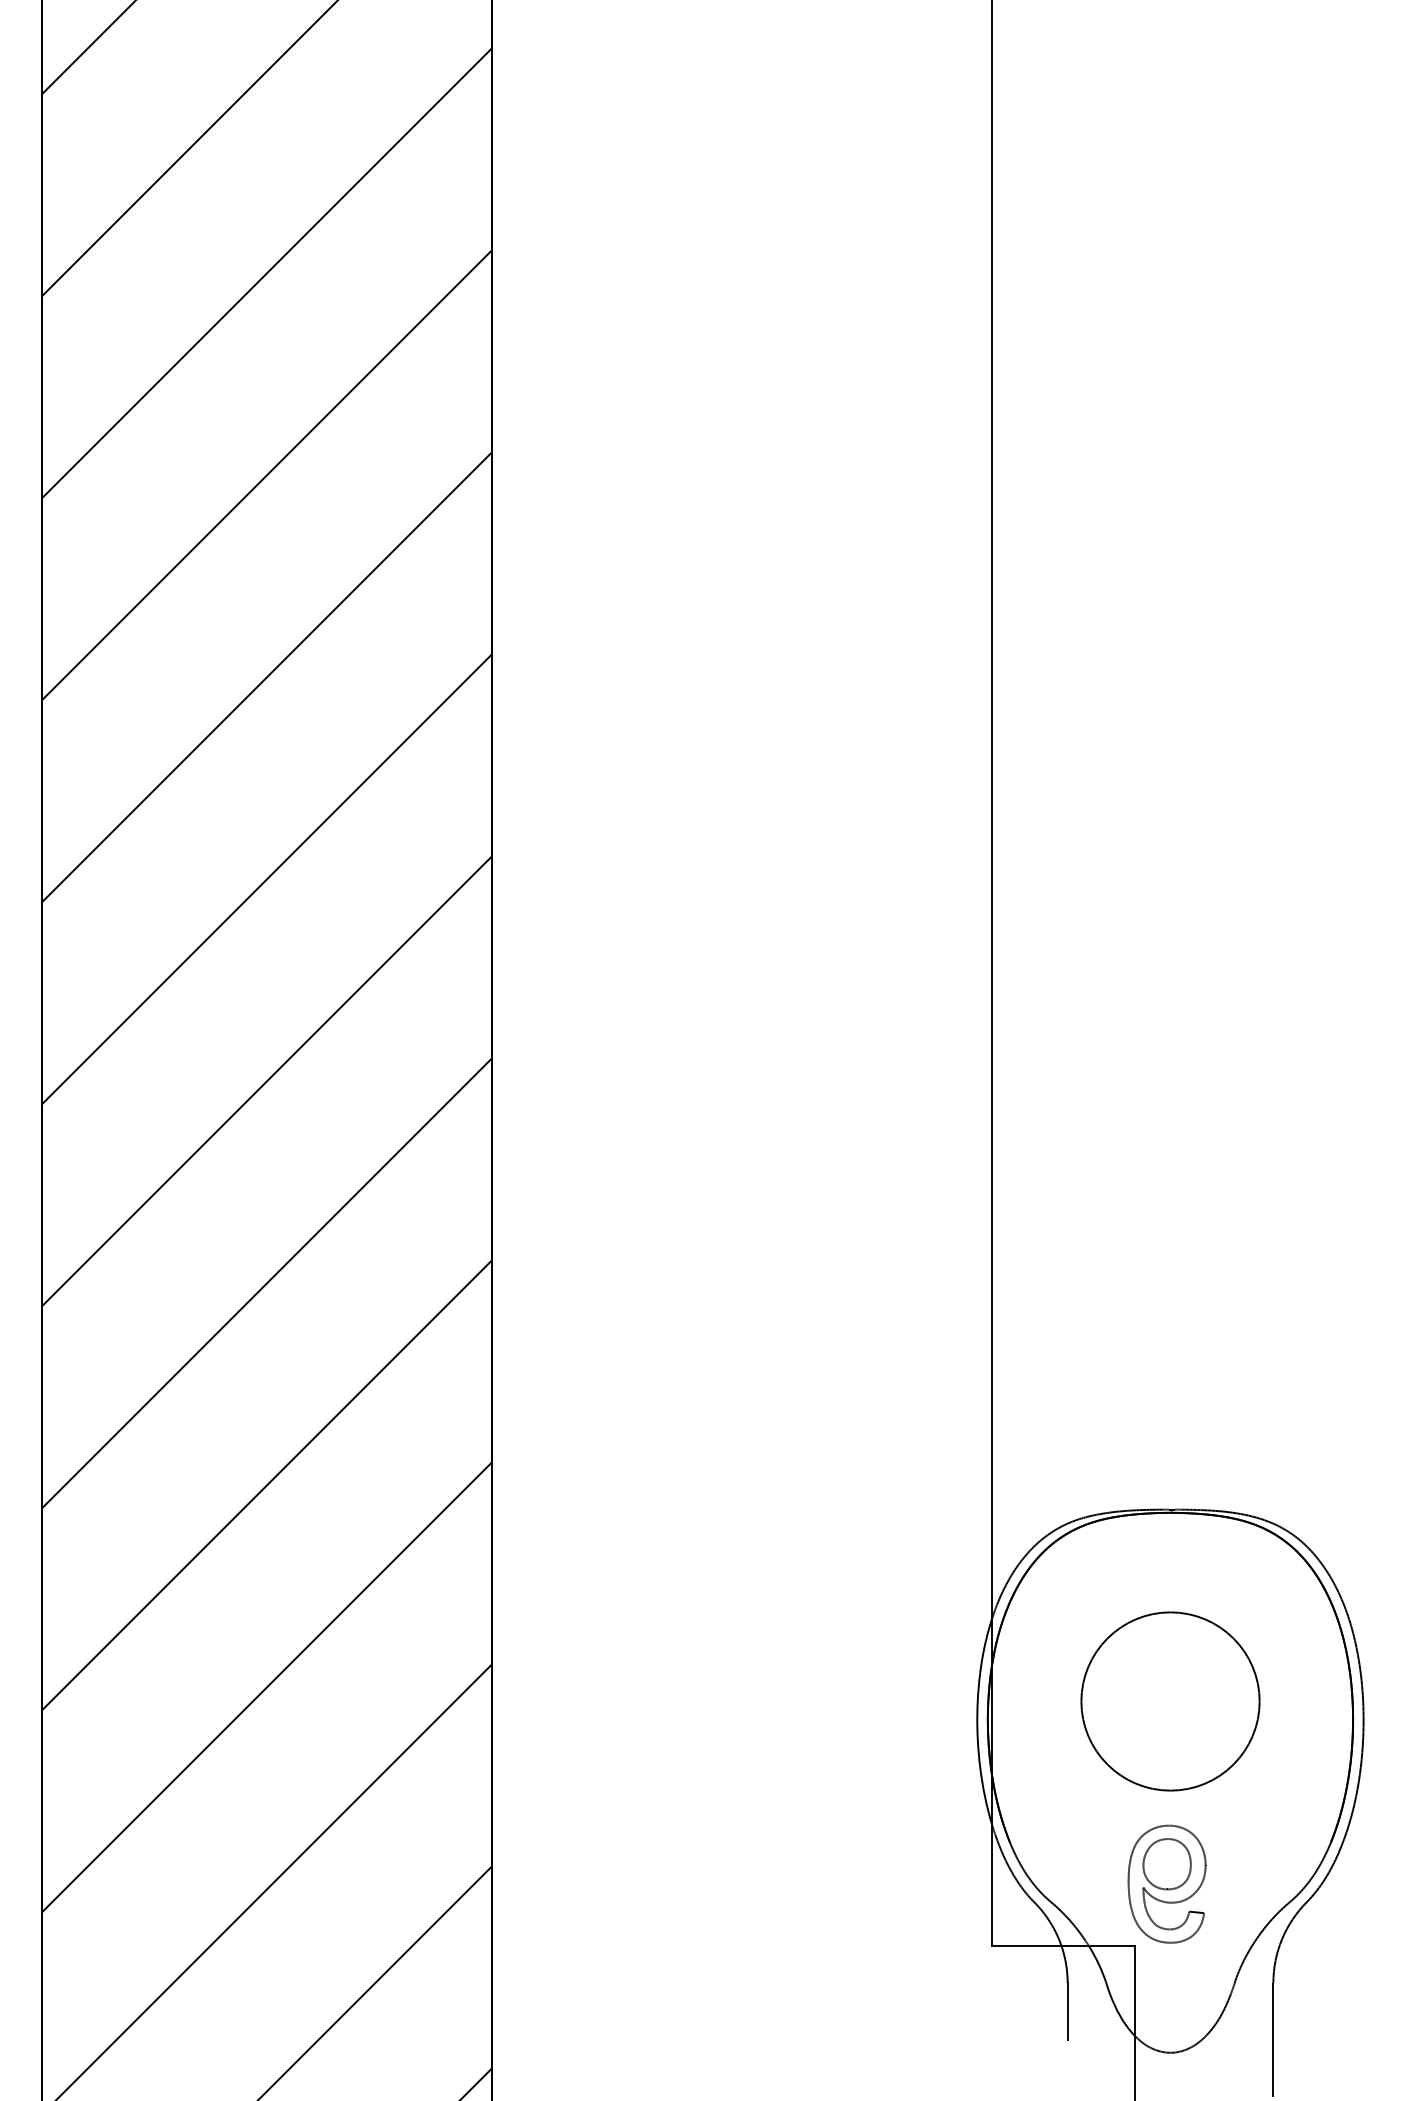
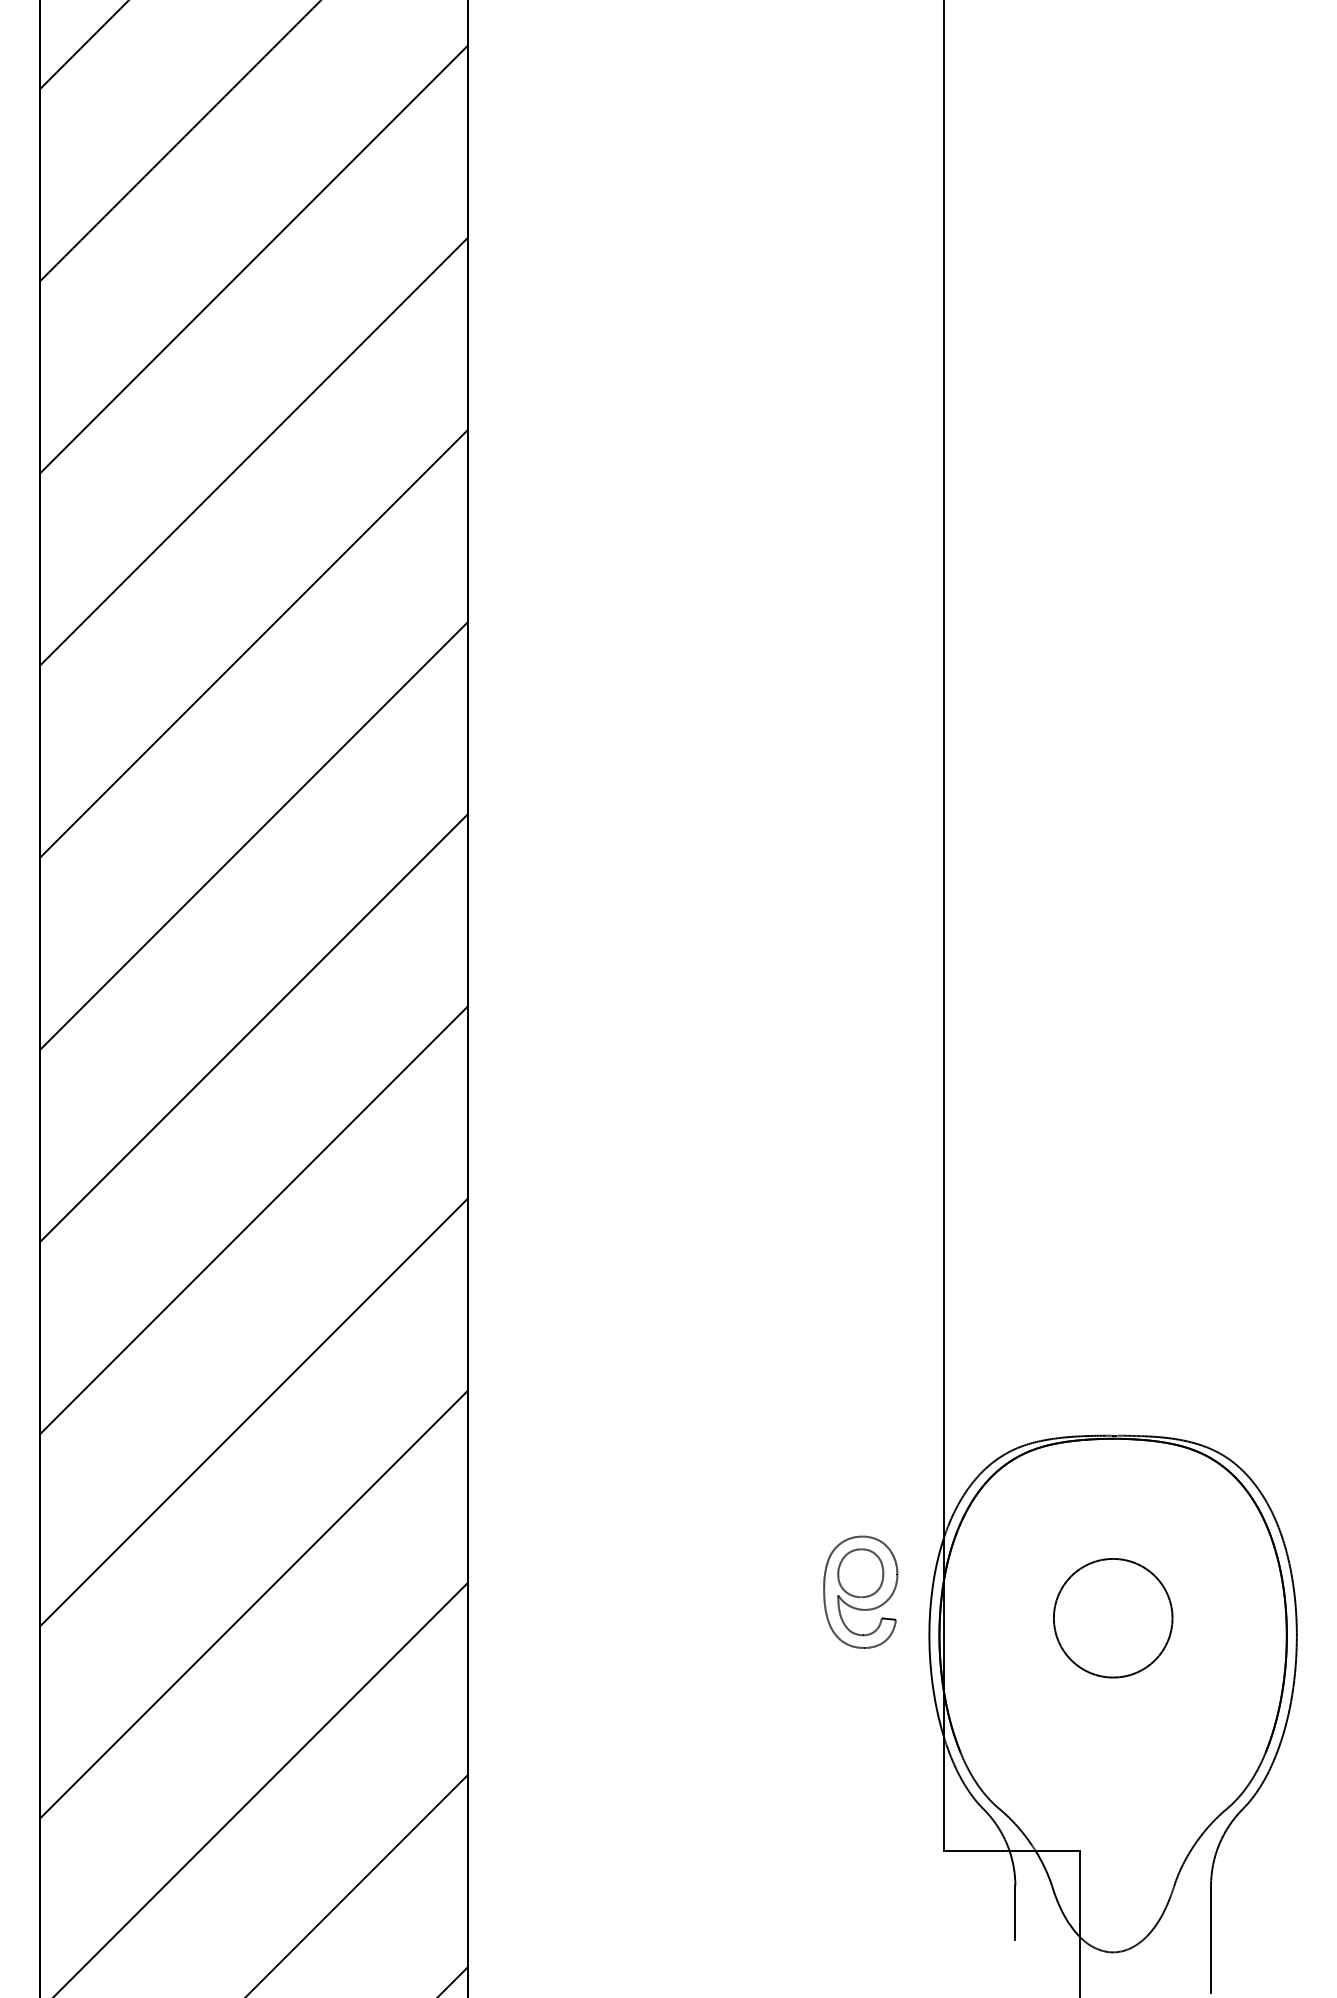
circle: (1170, 1701) -> (1113, 1618), size x0.7
part: (1166, 1883) -> (860, 1591), moved

